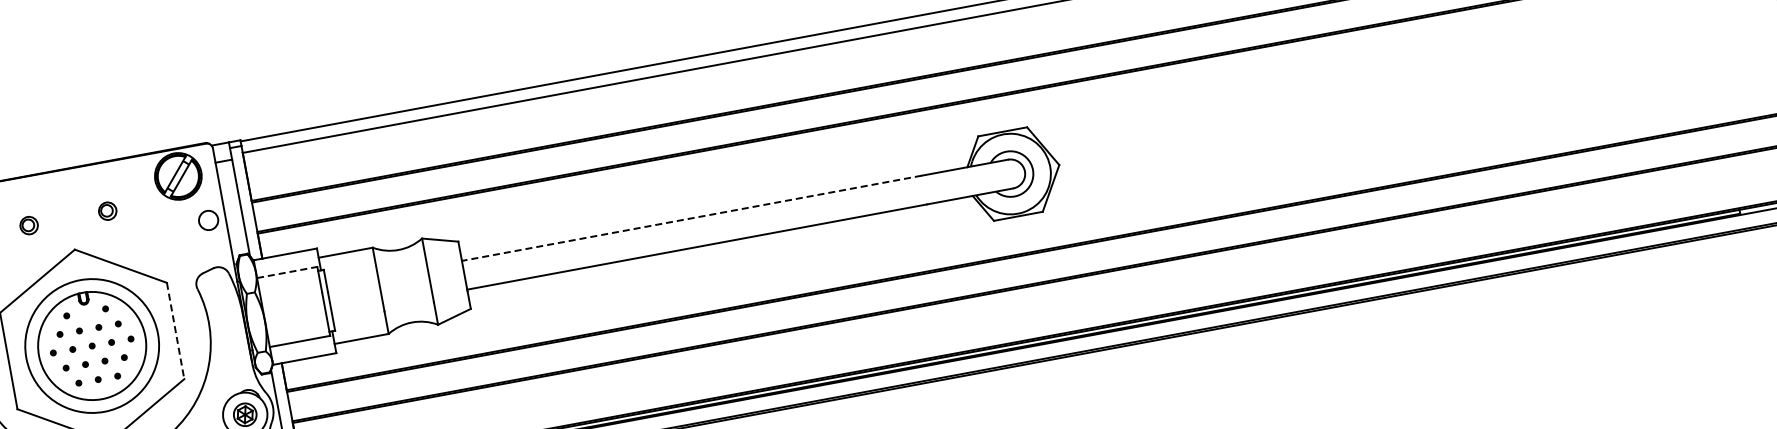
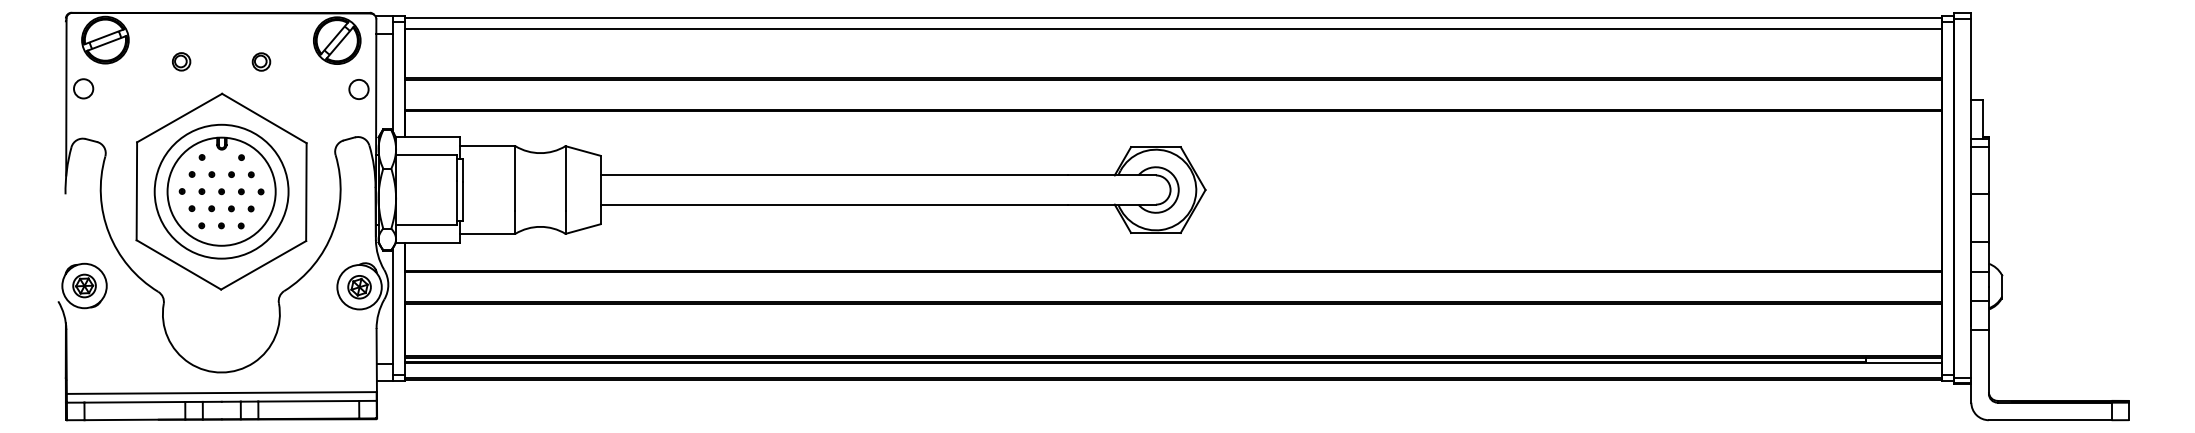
line: (691, 218) -> (834, 175), dashed -> solid
line: (286, 272) -> (426, 154), dashed -> solid
line: (175, 331) -> (306, 192), dashed -> solid

